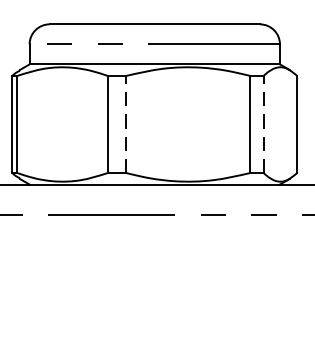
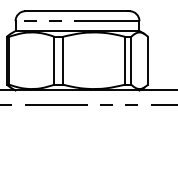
line: (126, 123) -> (63, 60), dashed -> solid
line: (263, 123) -> (131, 60), dashed -> solid

